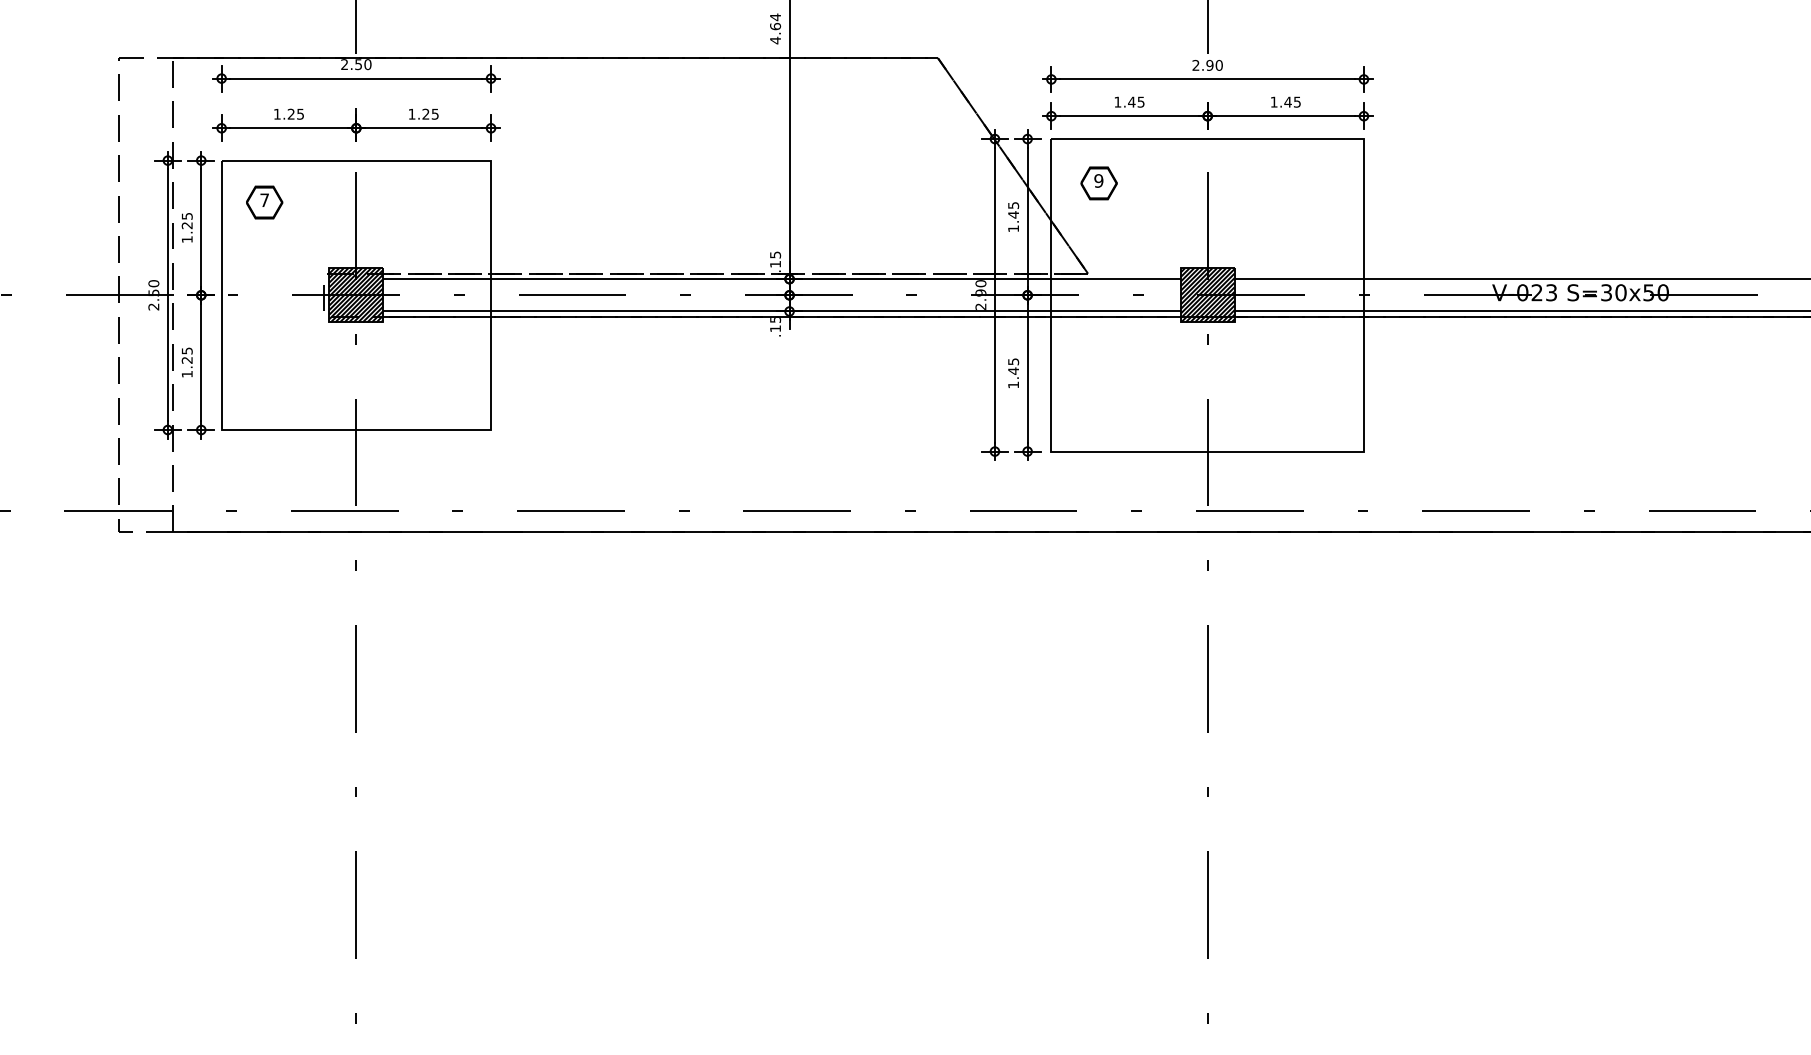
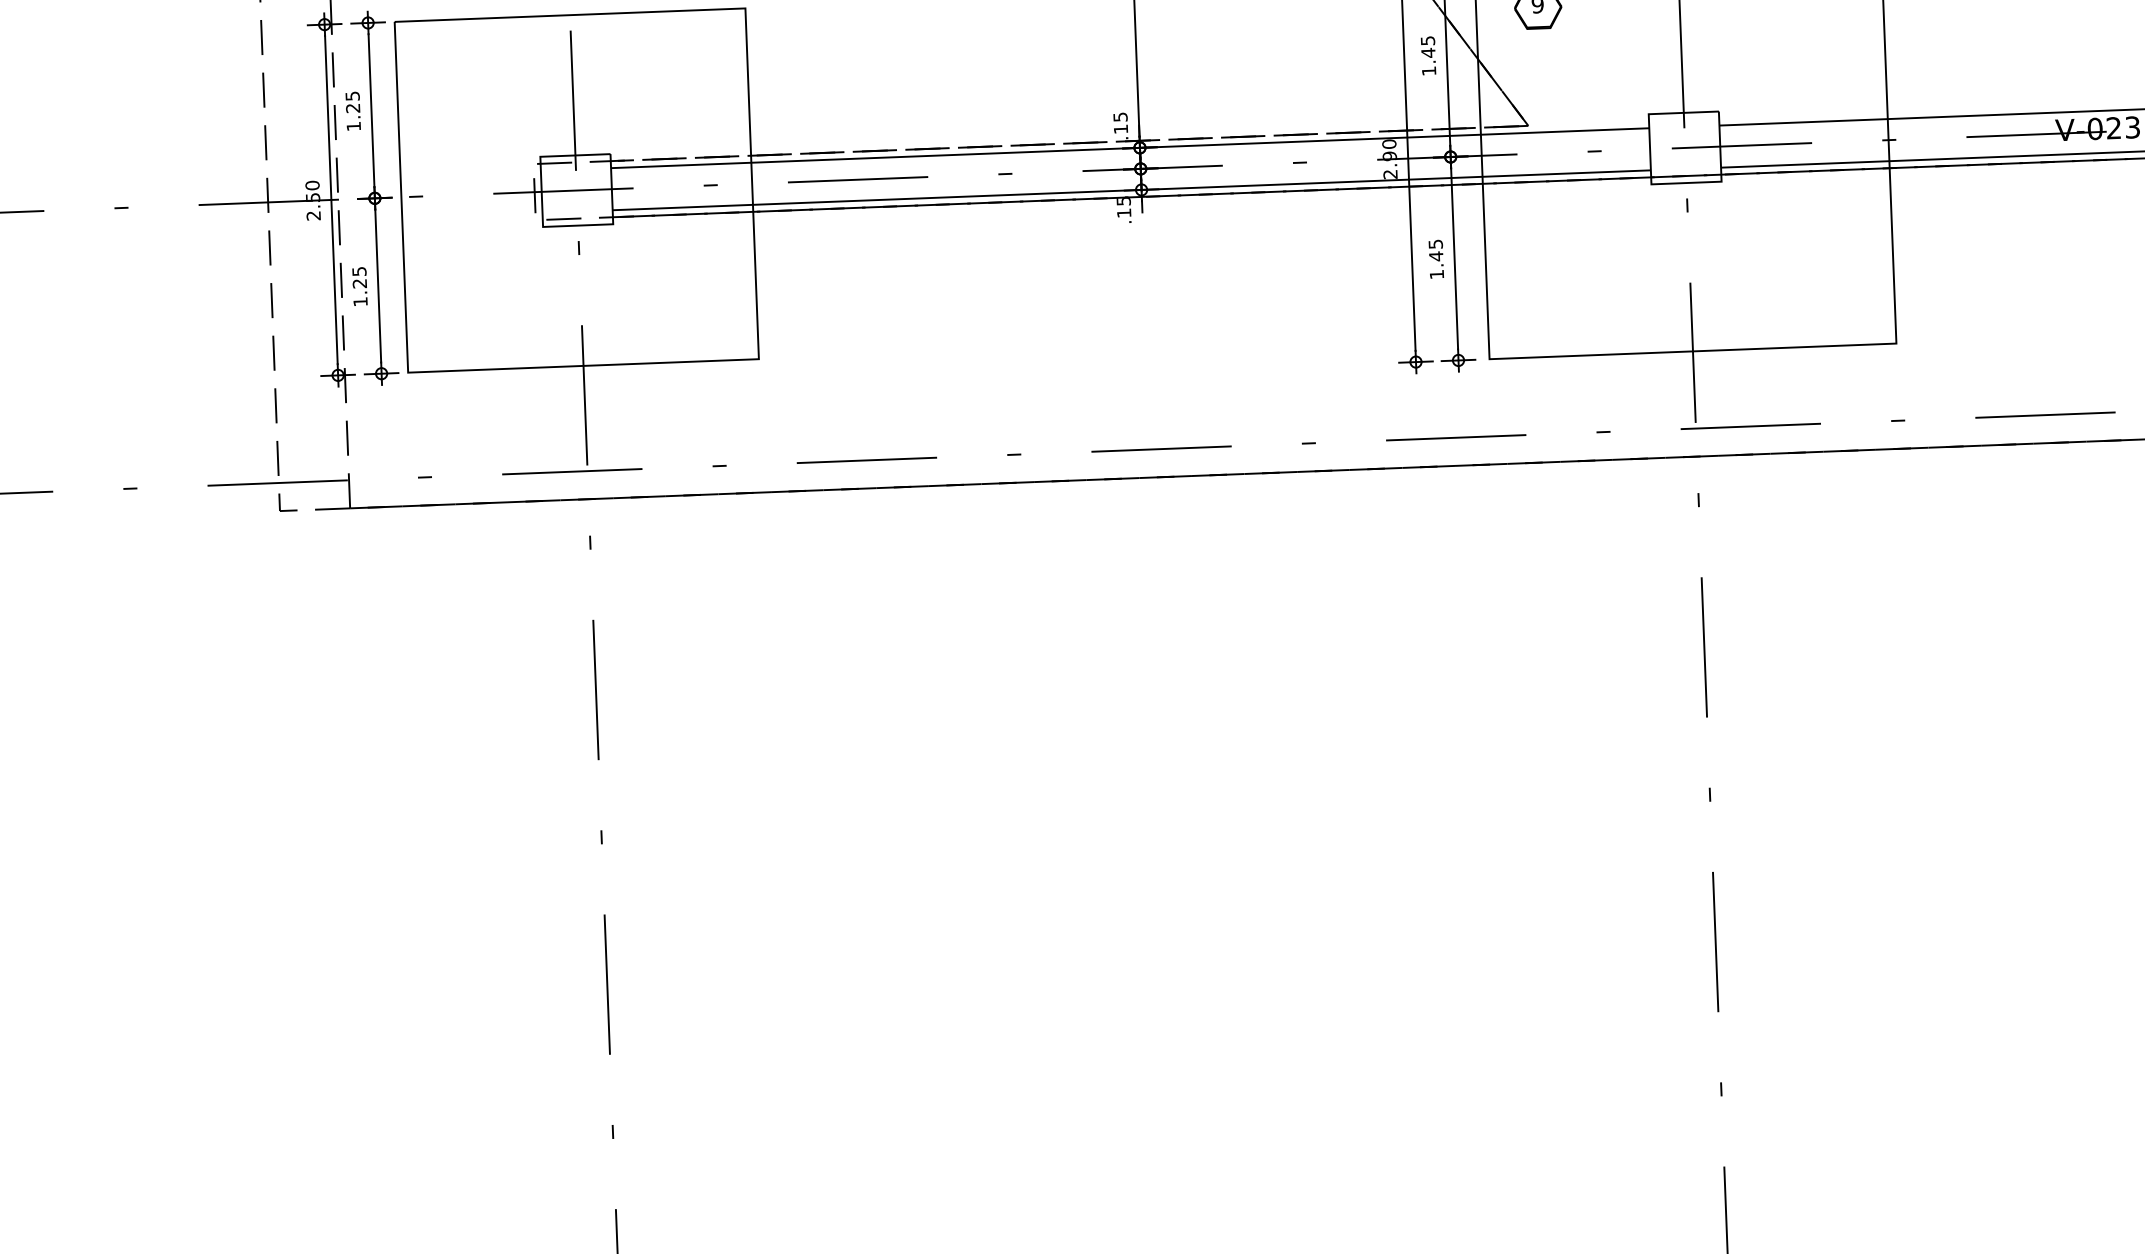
part: (264, 202) -> (452, 74), removed
hatch: (356, 295) -> (576, 190), removed
hatch: (1207, 295) -> (1684, 148), removed

